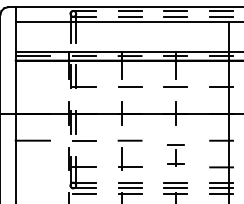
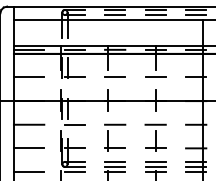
line: (32, 87) -> (28, 77), added
part: (175, 154) -> (155, 136), size x1.43
line: (32, 167) -> (28, 148), added
line: (32, 194) -> (28, 172), added

